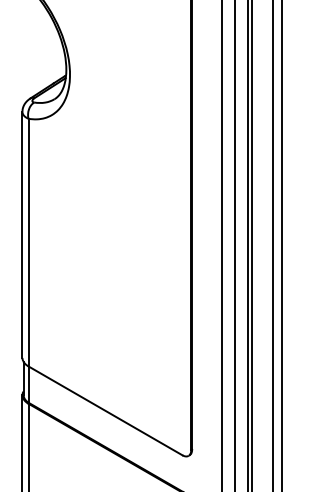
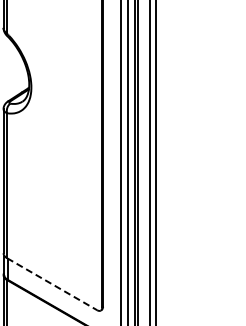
line: (106, 411) -> (52, 284), solid -> dashed

